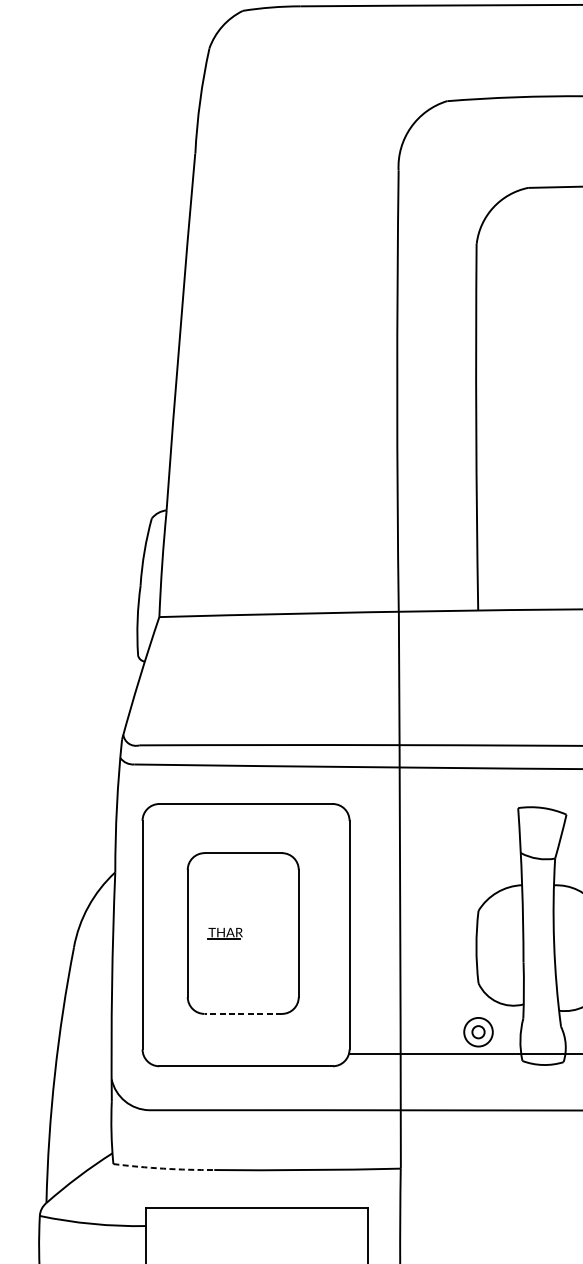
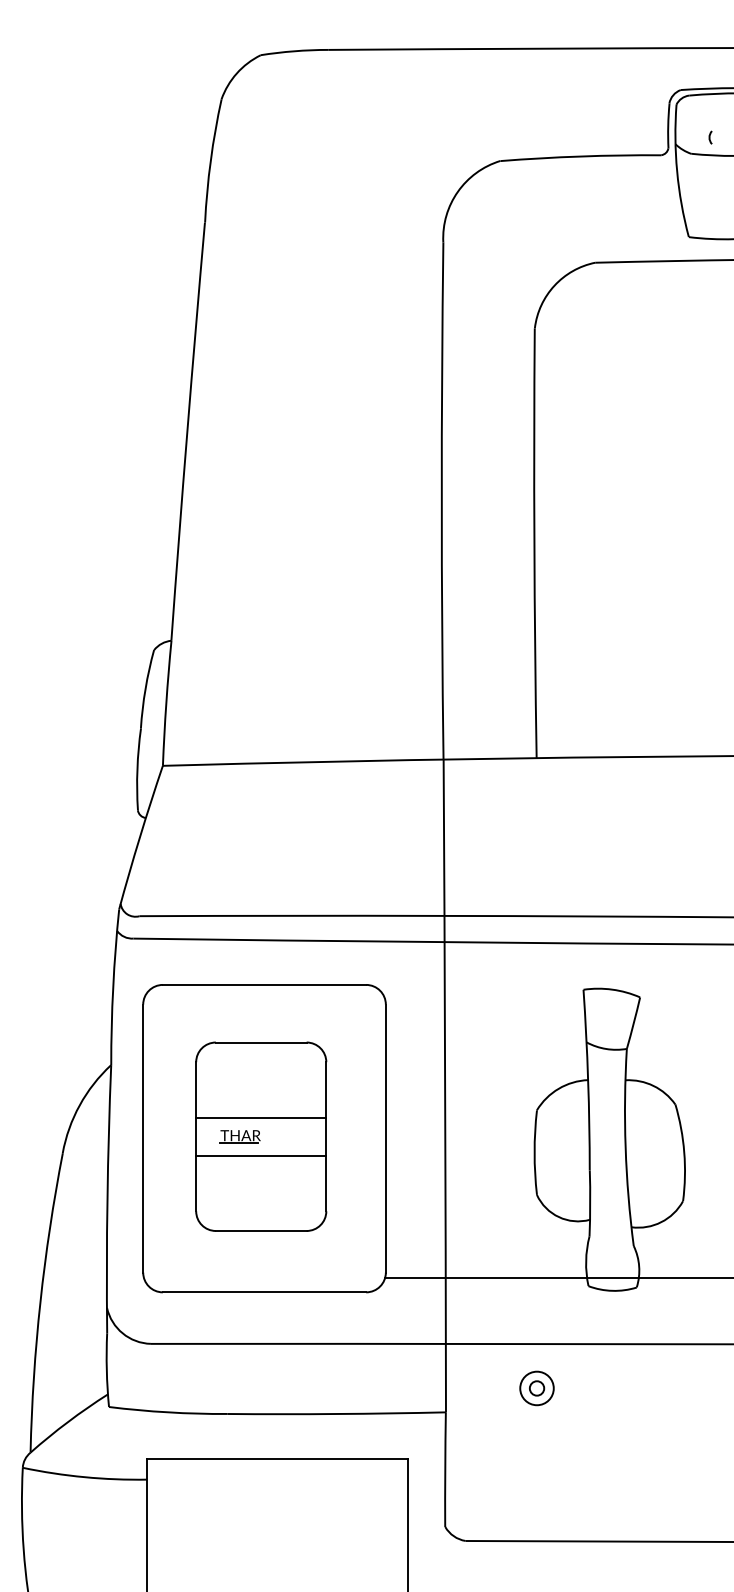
line: (243, 917) -> (261, 1117), added
line: (243, 950) -> (261, 1156), added
line: (242, 1013) -> (260, 1230), dashed -> solid
part: (478, 1032) -> (536, 1388), moved
arc: (164, 1168) -> (168, 1412), dashed -> solid

